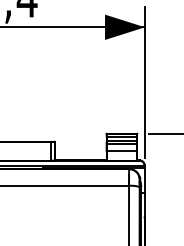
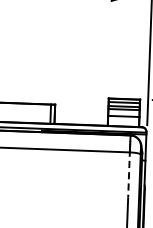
line: (129, 206) -> (129, 173), solid -> dashed

